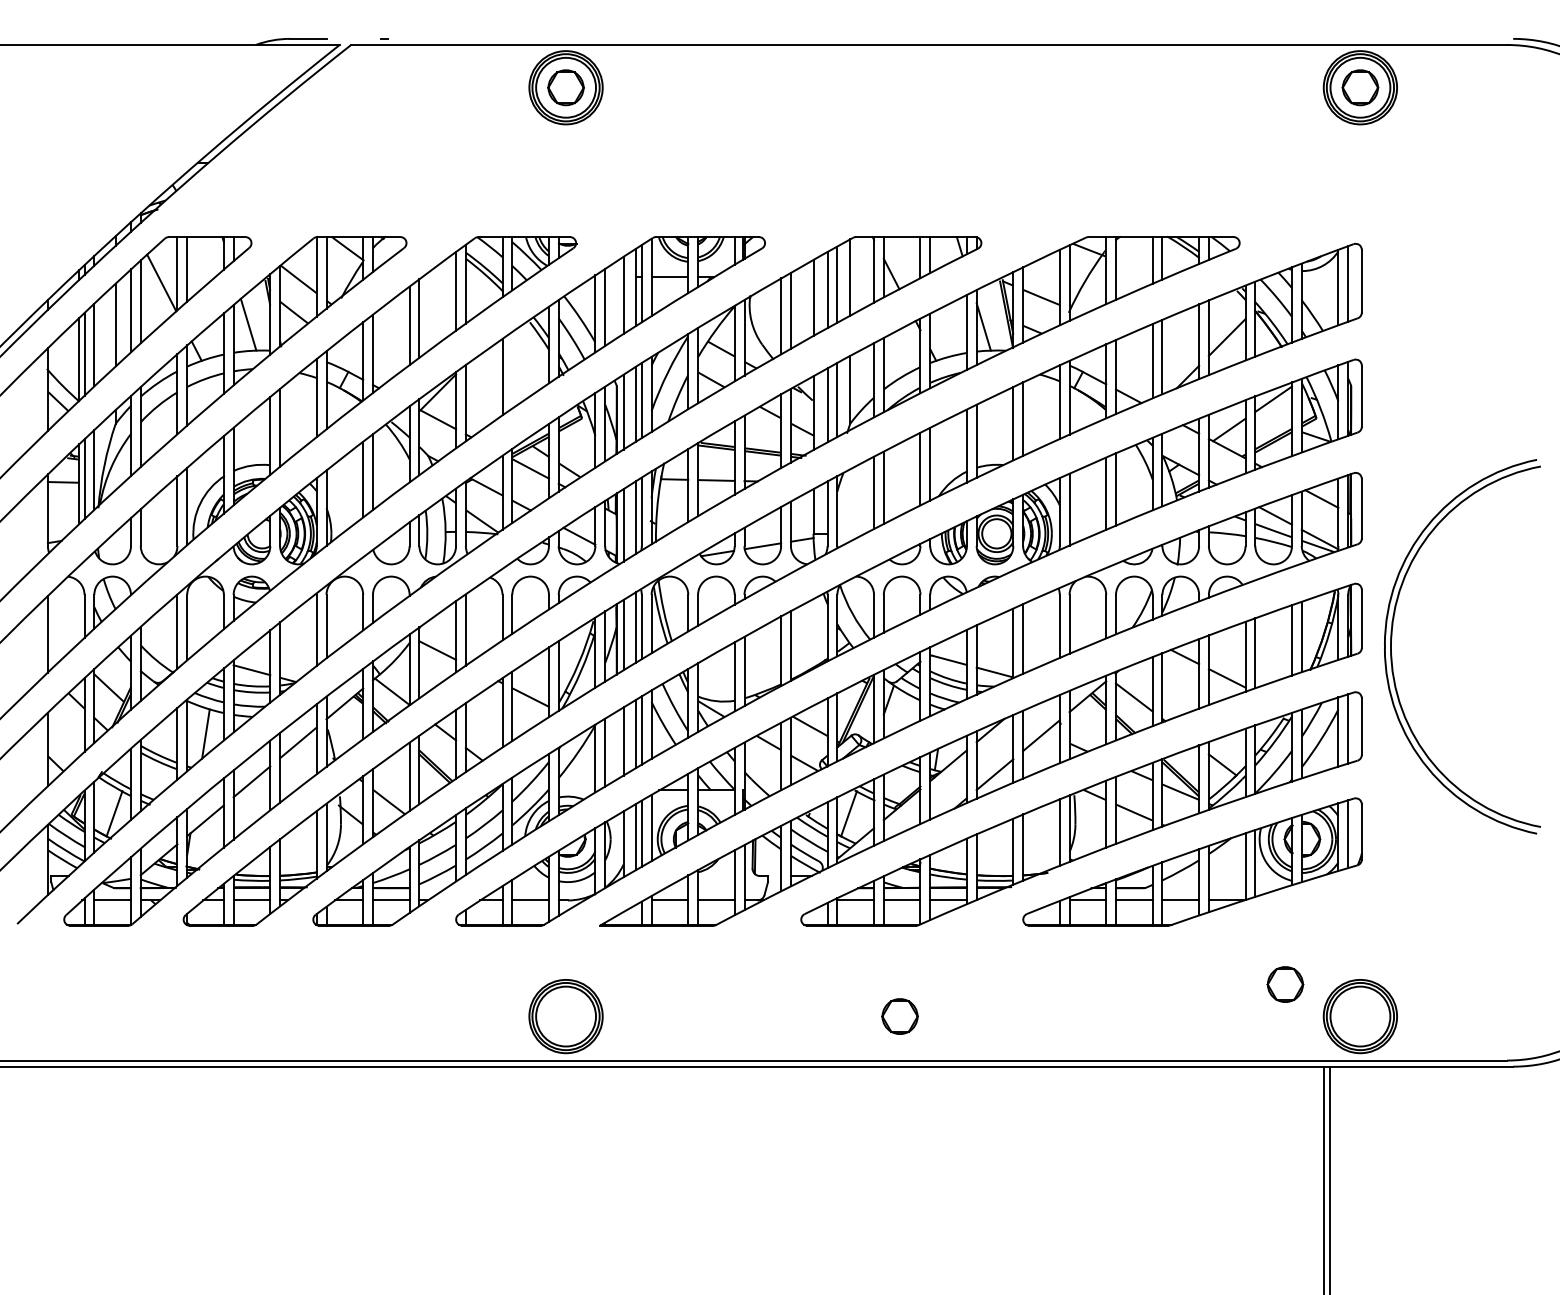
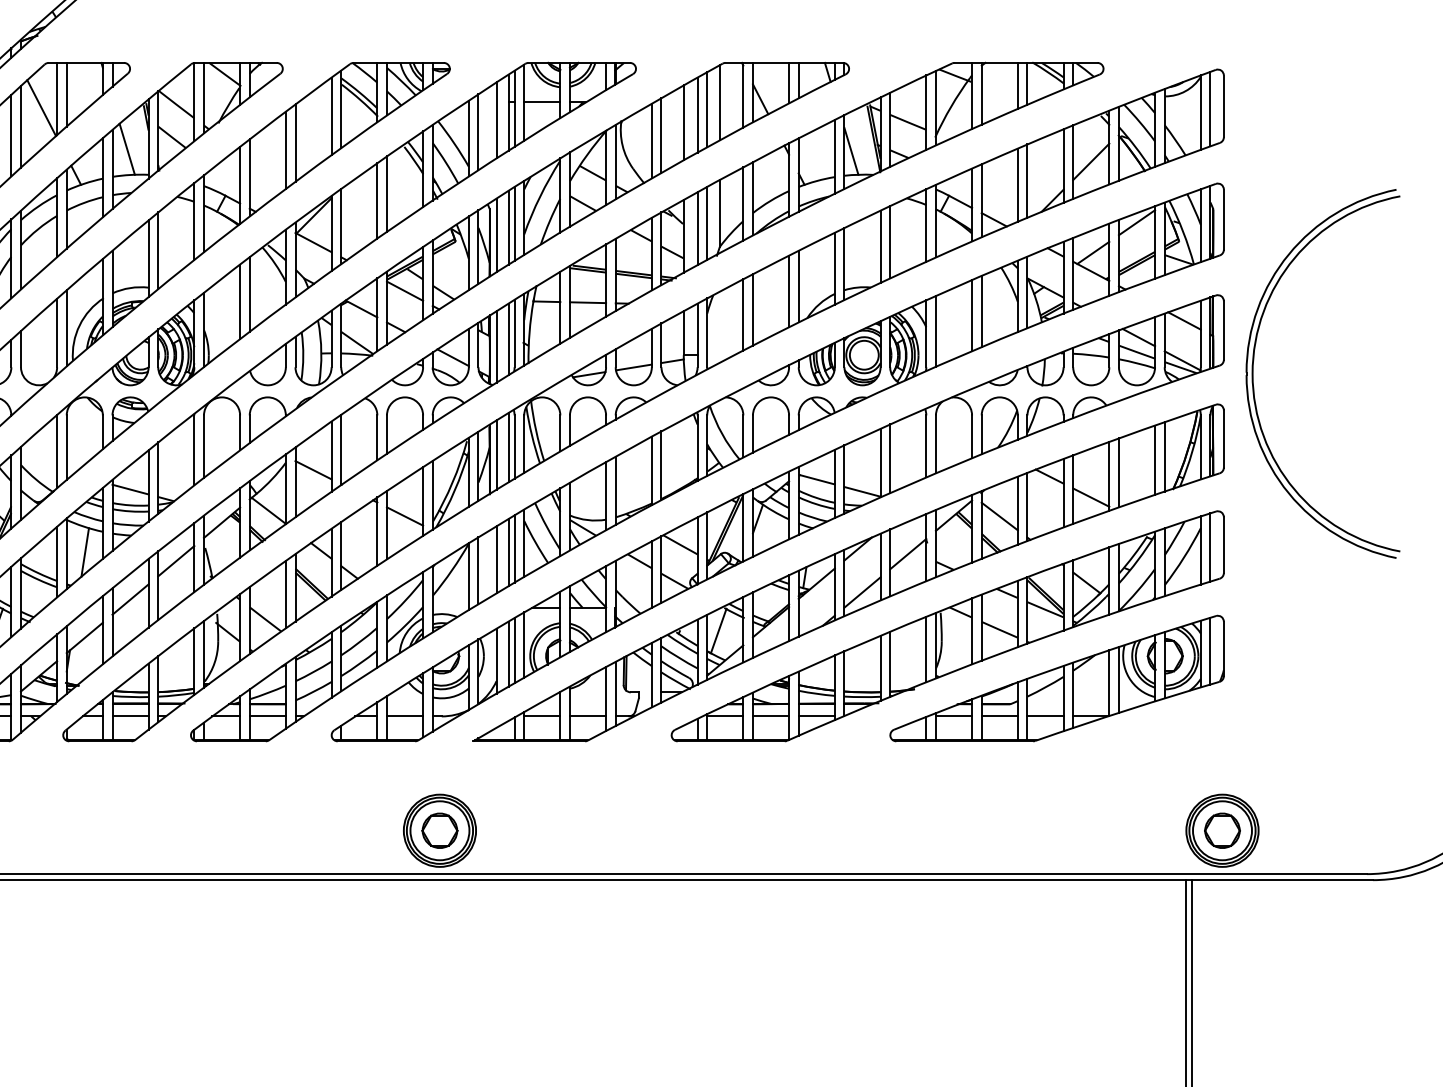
line: (512, 370) -> (387, 194), added
part: (1392, 637) -> (1254, 364), moved
part: (1285, 984) -> (1222, 830), moved
part: (899, 1016) -> (439, 830), moved

